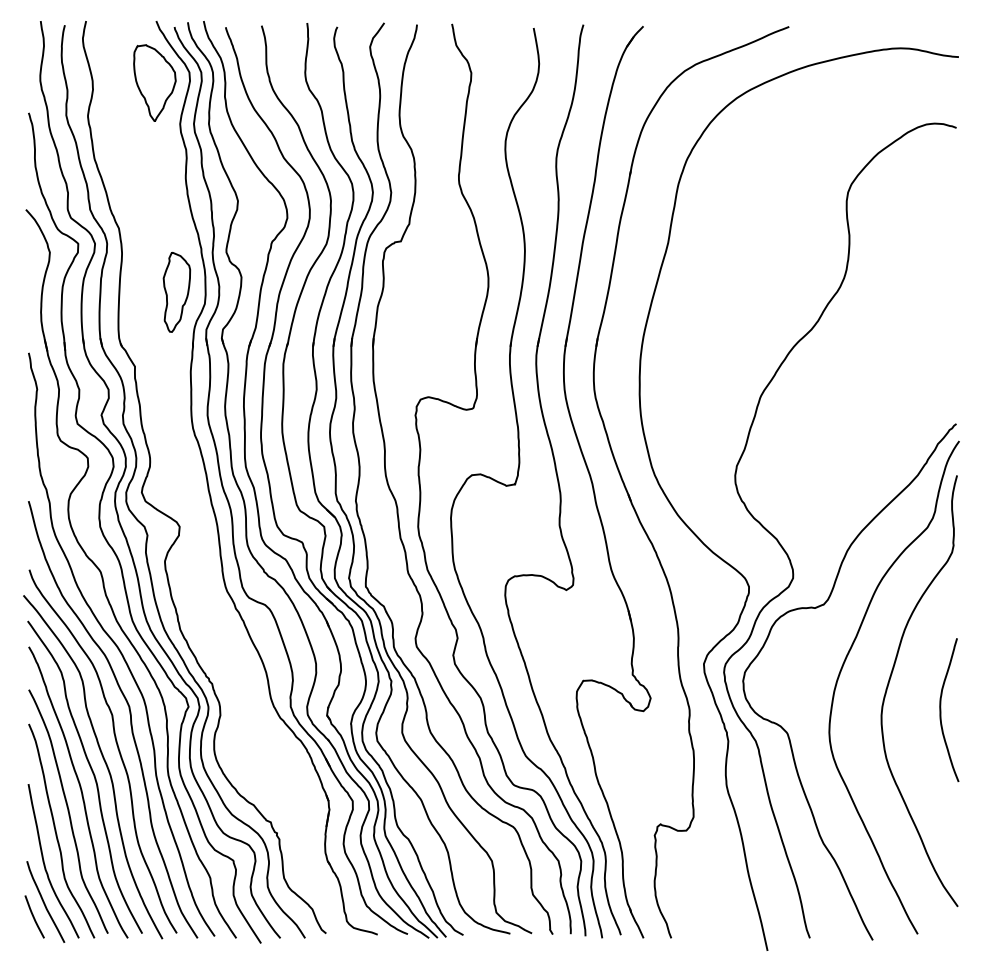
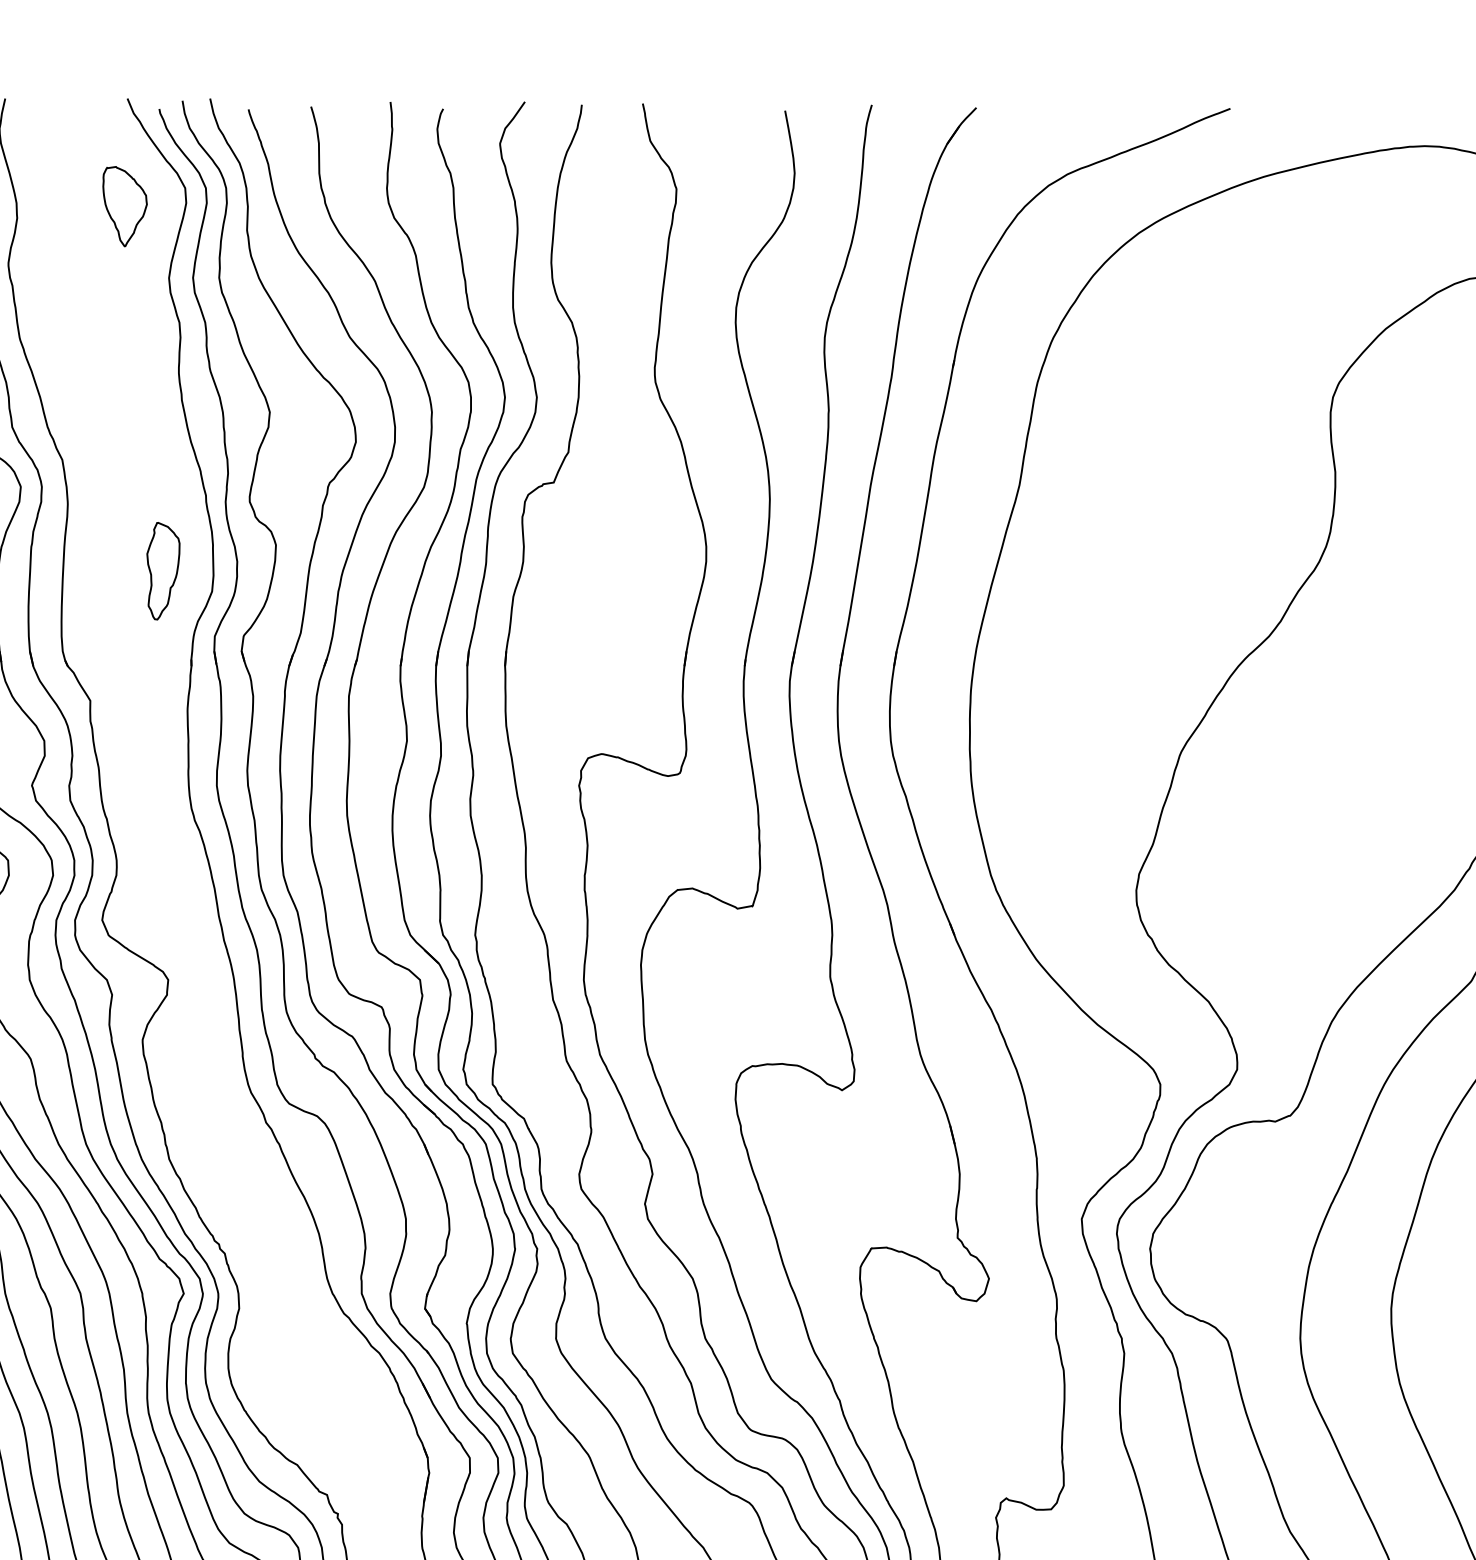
part: (154, 82) -> (124, 205), size x0.6
part: (176, 291) -> (162, 569), size x0.7

